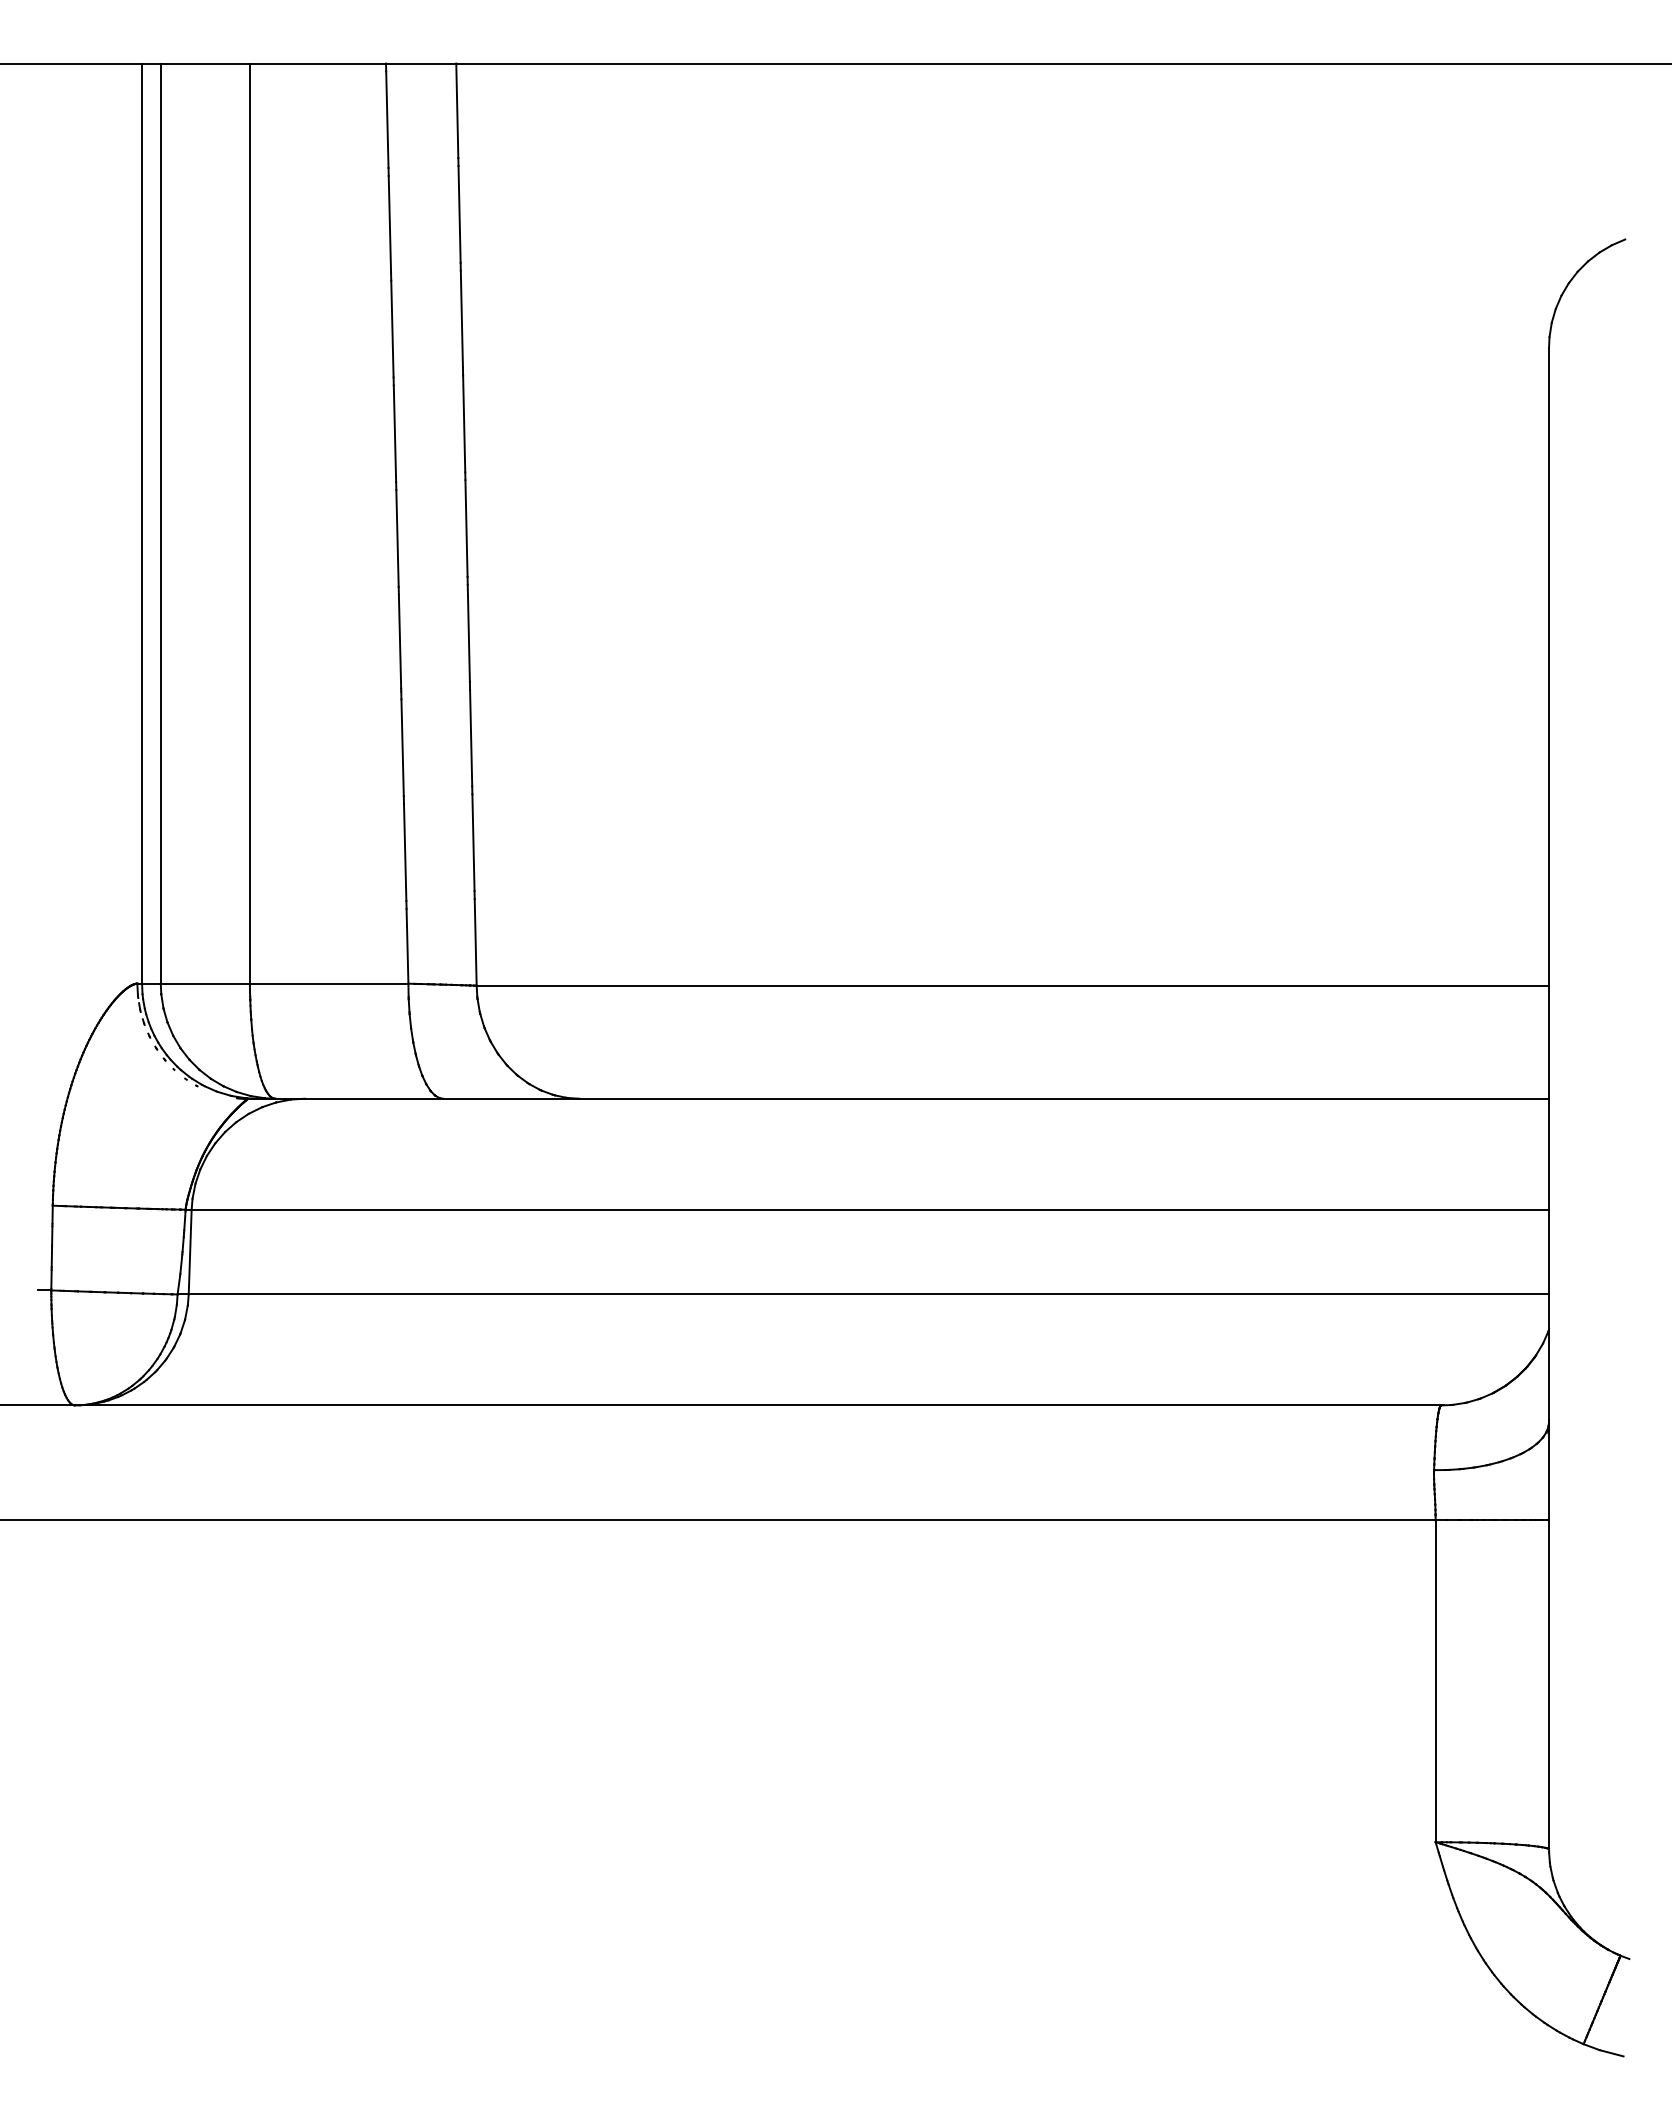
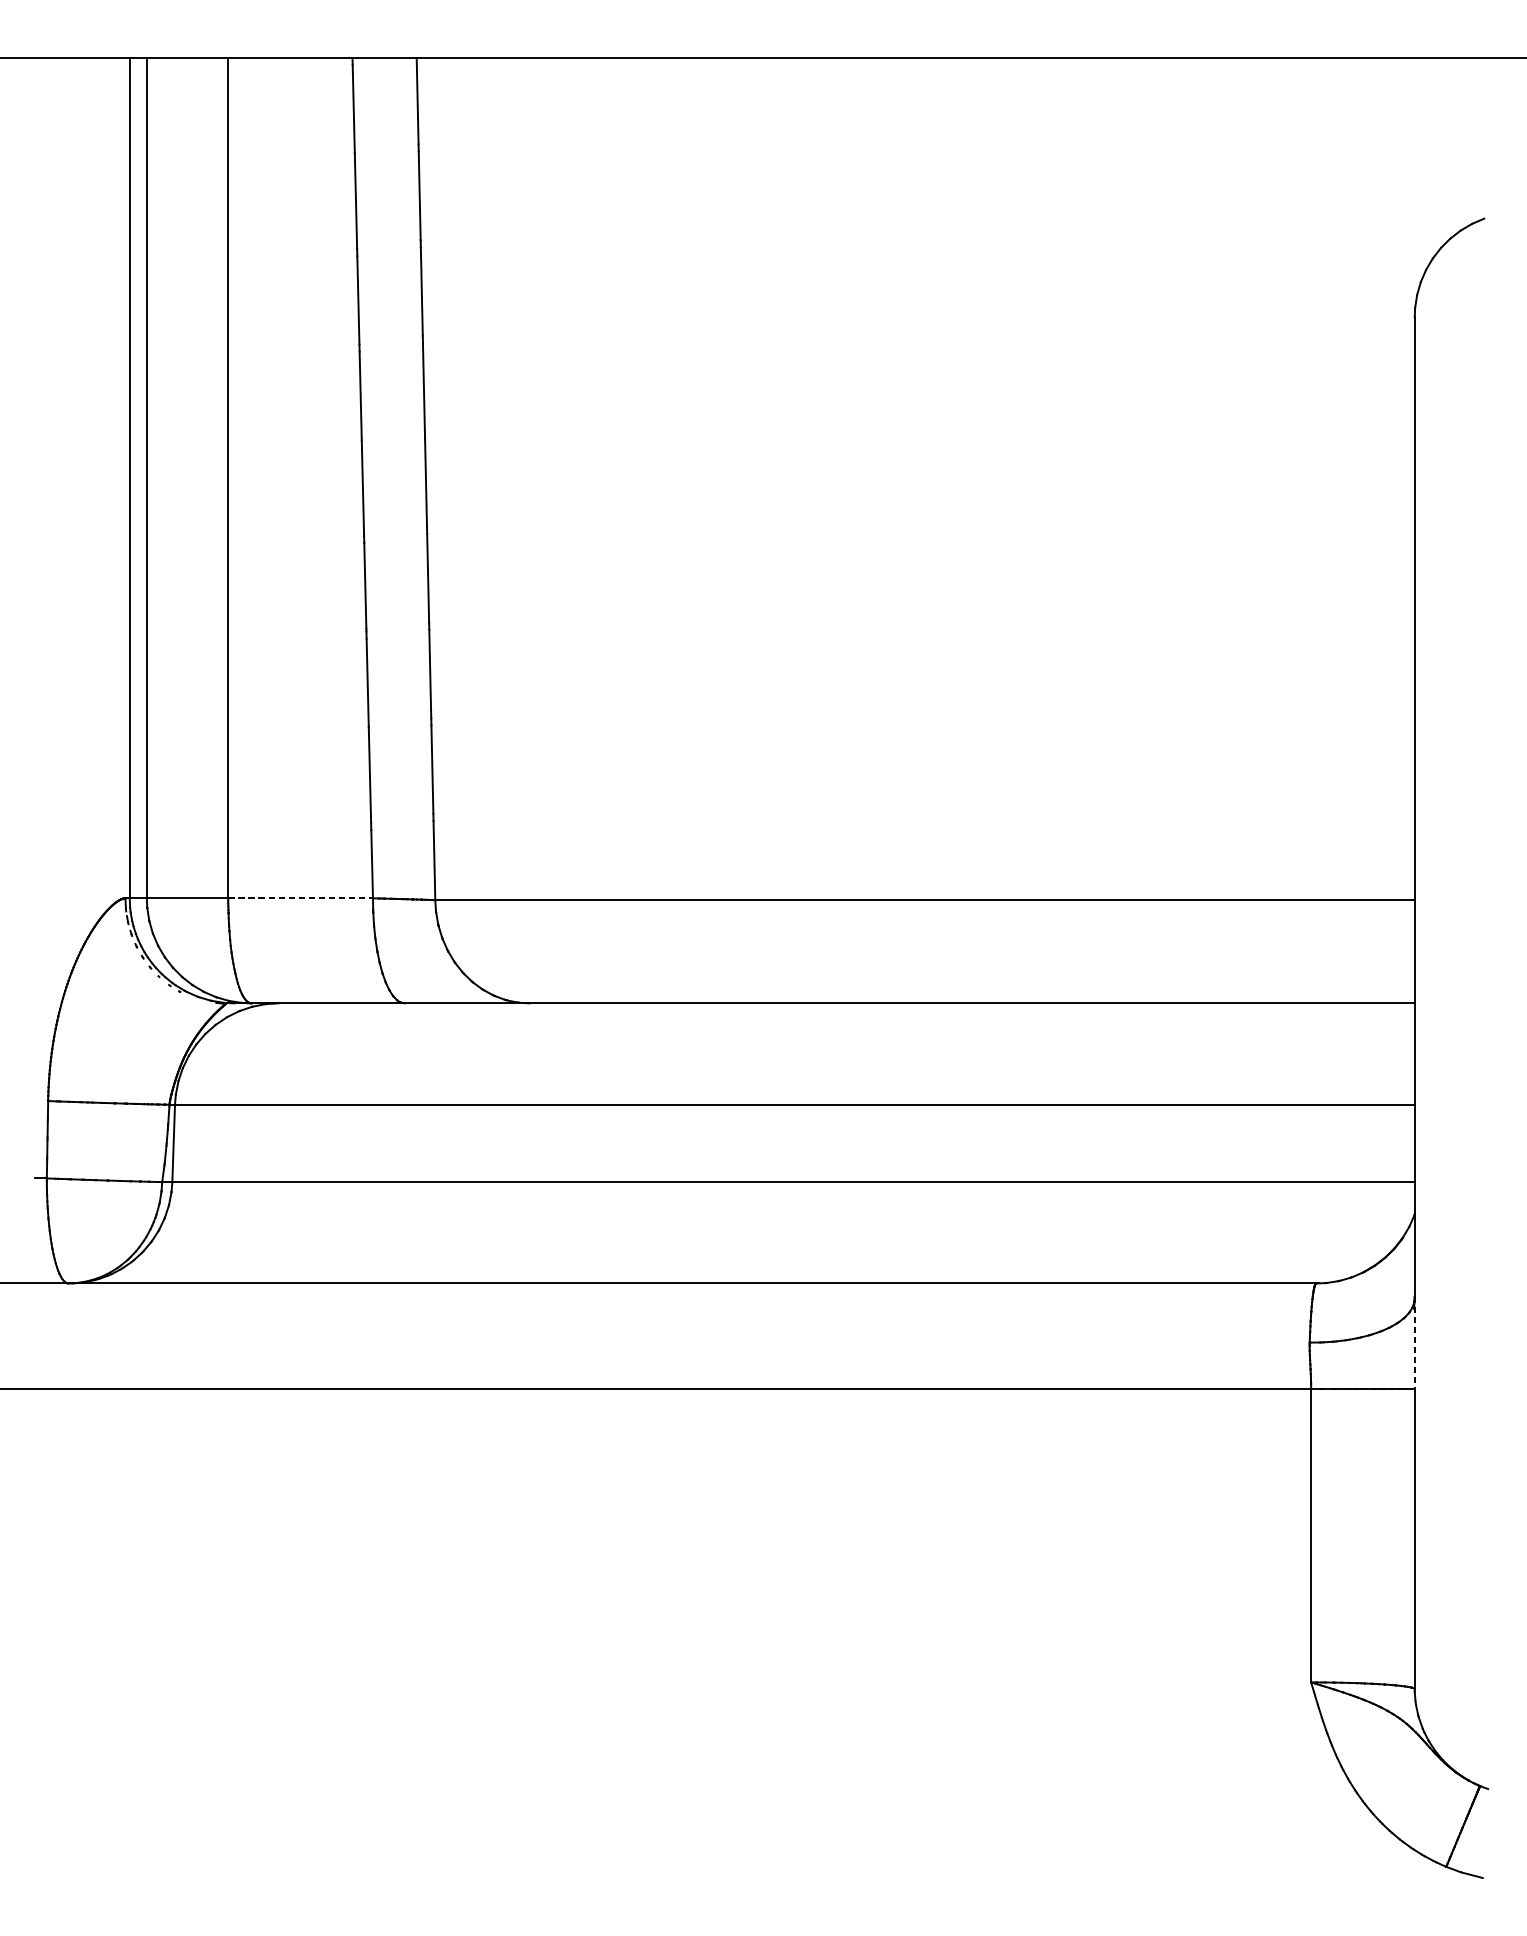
line: (329, 983) -> (300, 898), solid -> dashed
line: (1549, 1470) -> (1415, 1342), solid -> dashed

